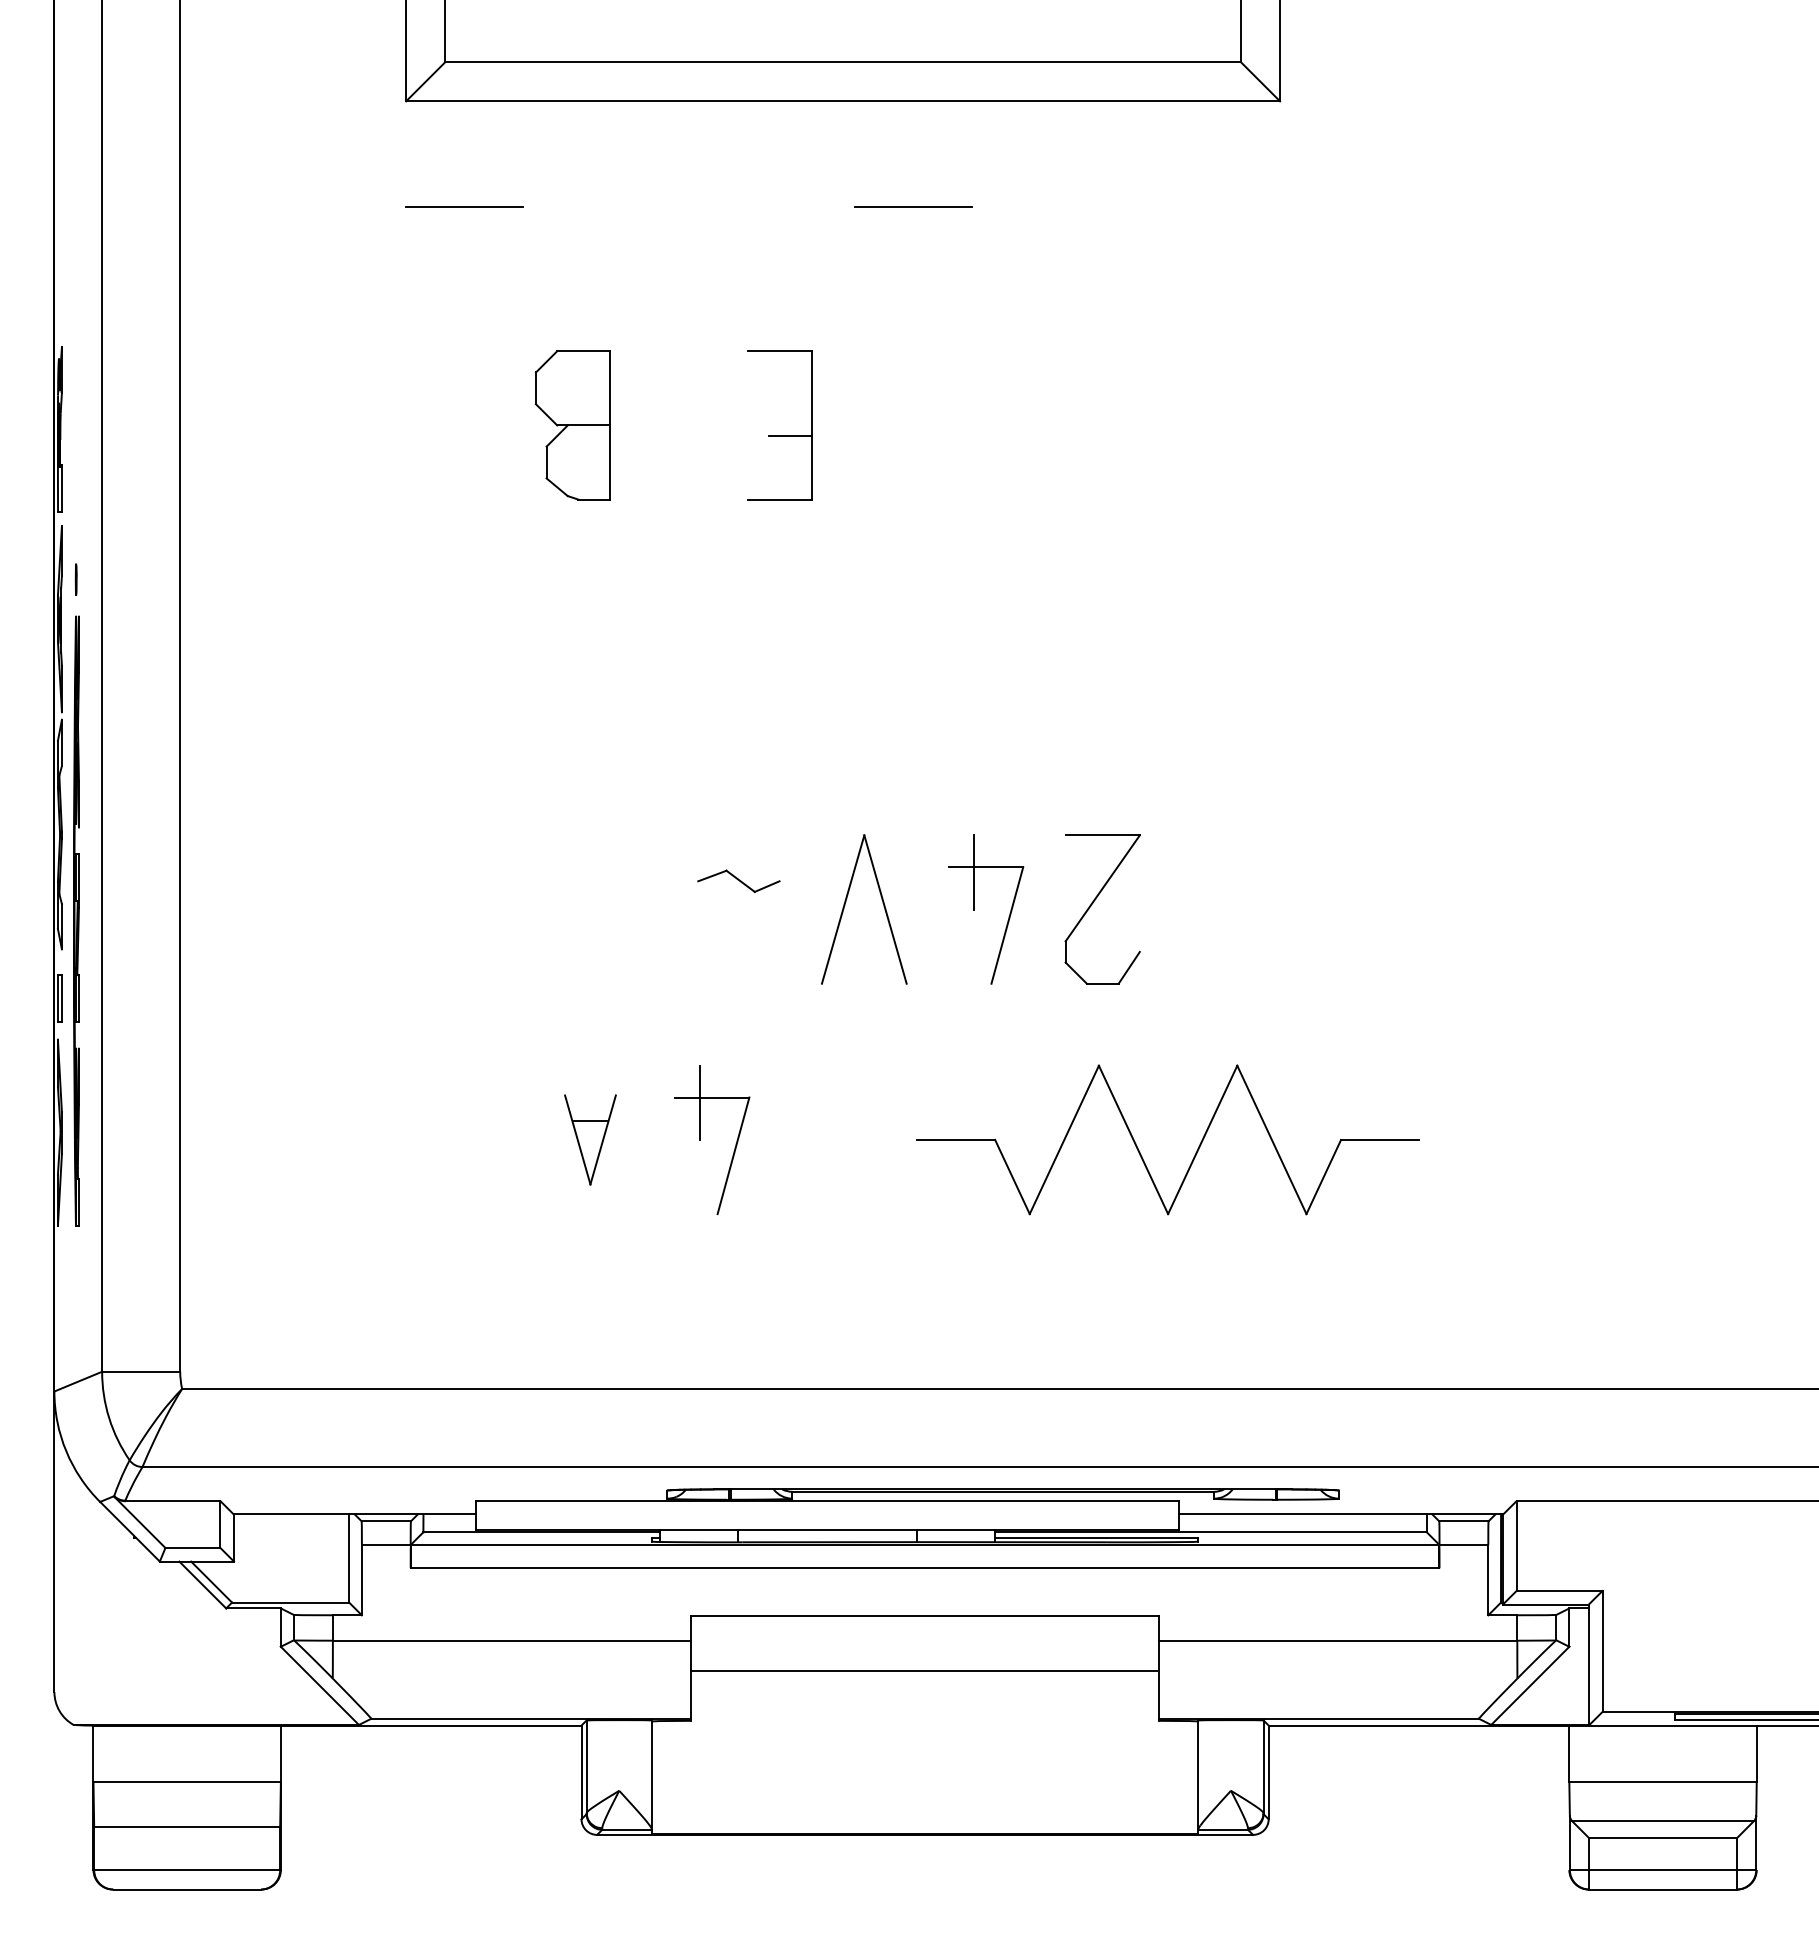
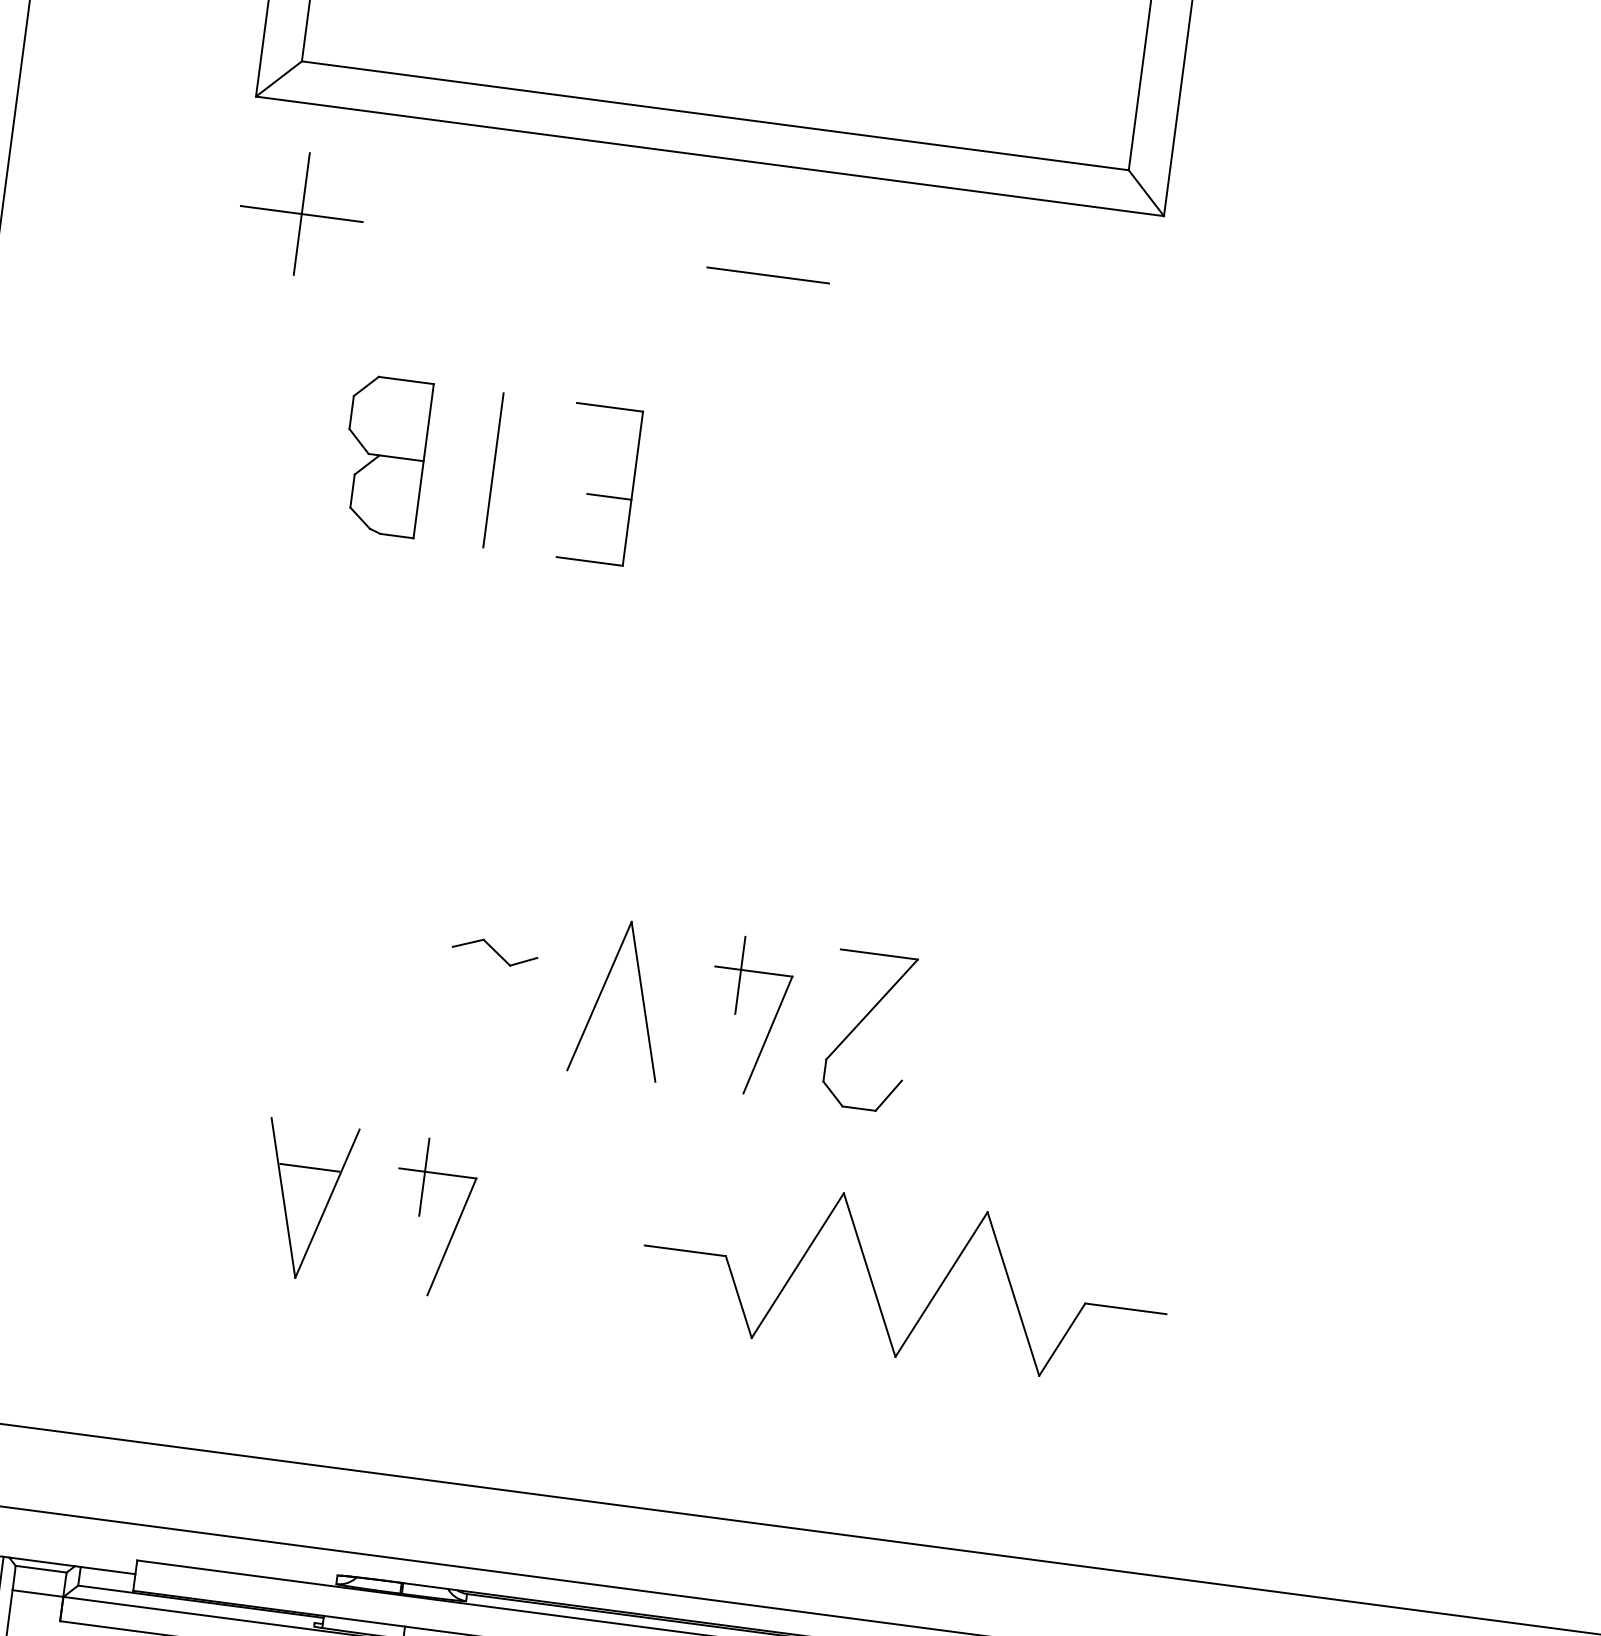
line: (464, 206) -> (302, 213), added
line: (677, 425) -> (493, 470), added
part: (590, 1139) -> (305, 1200), size x1.67

